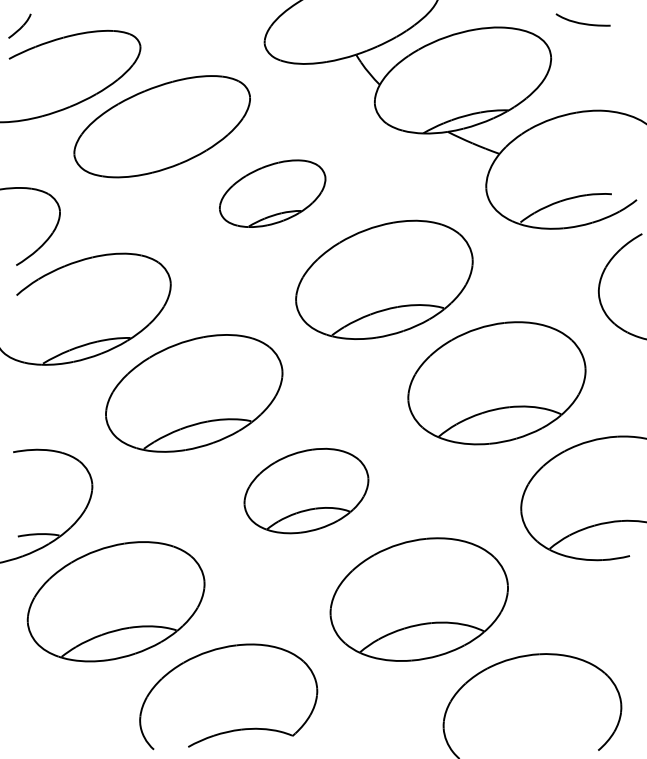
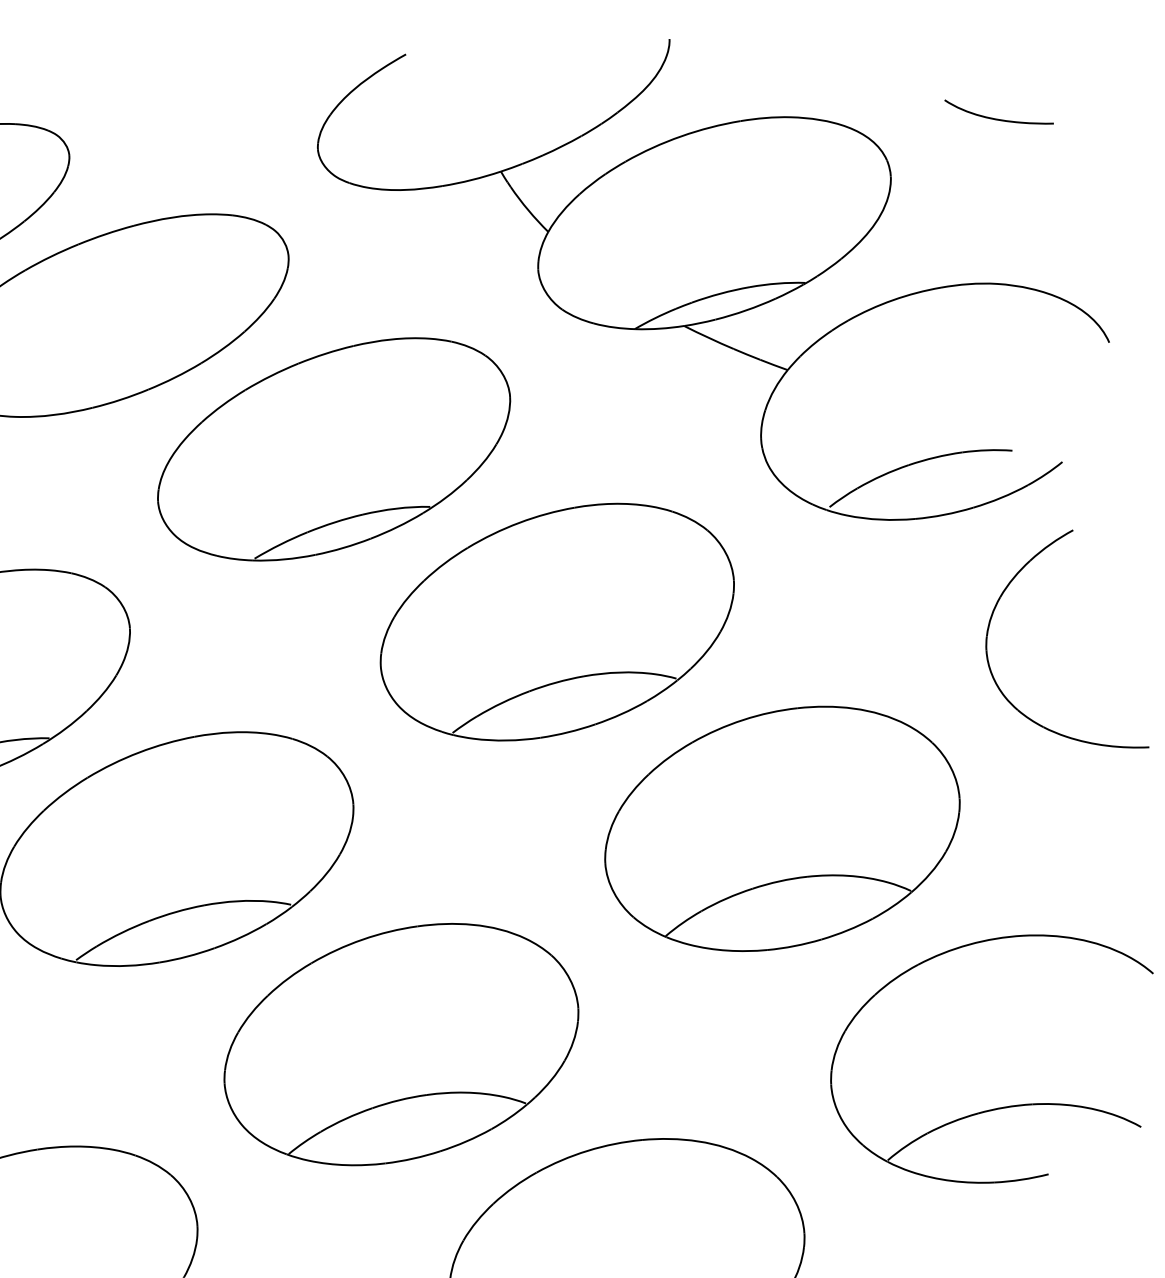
curve: (582, 22) -> (997, 117), moved
part: (272, 193) -> (333, 449), size x1.67
part: (306, 490) -> (401, 1043), size x1.43

